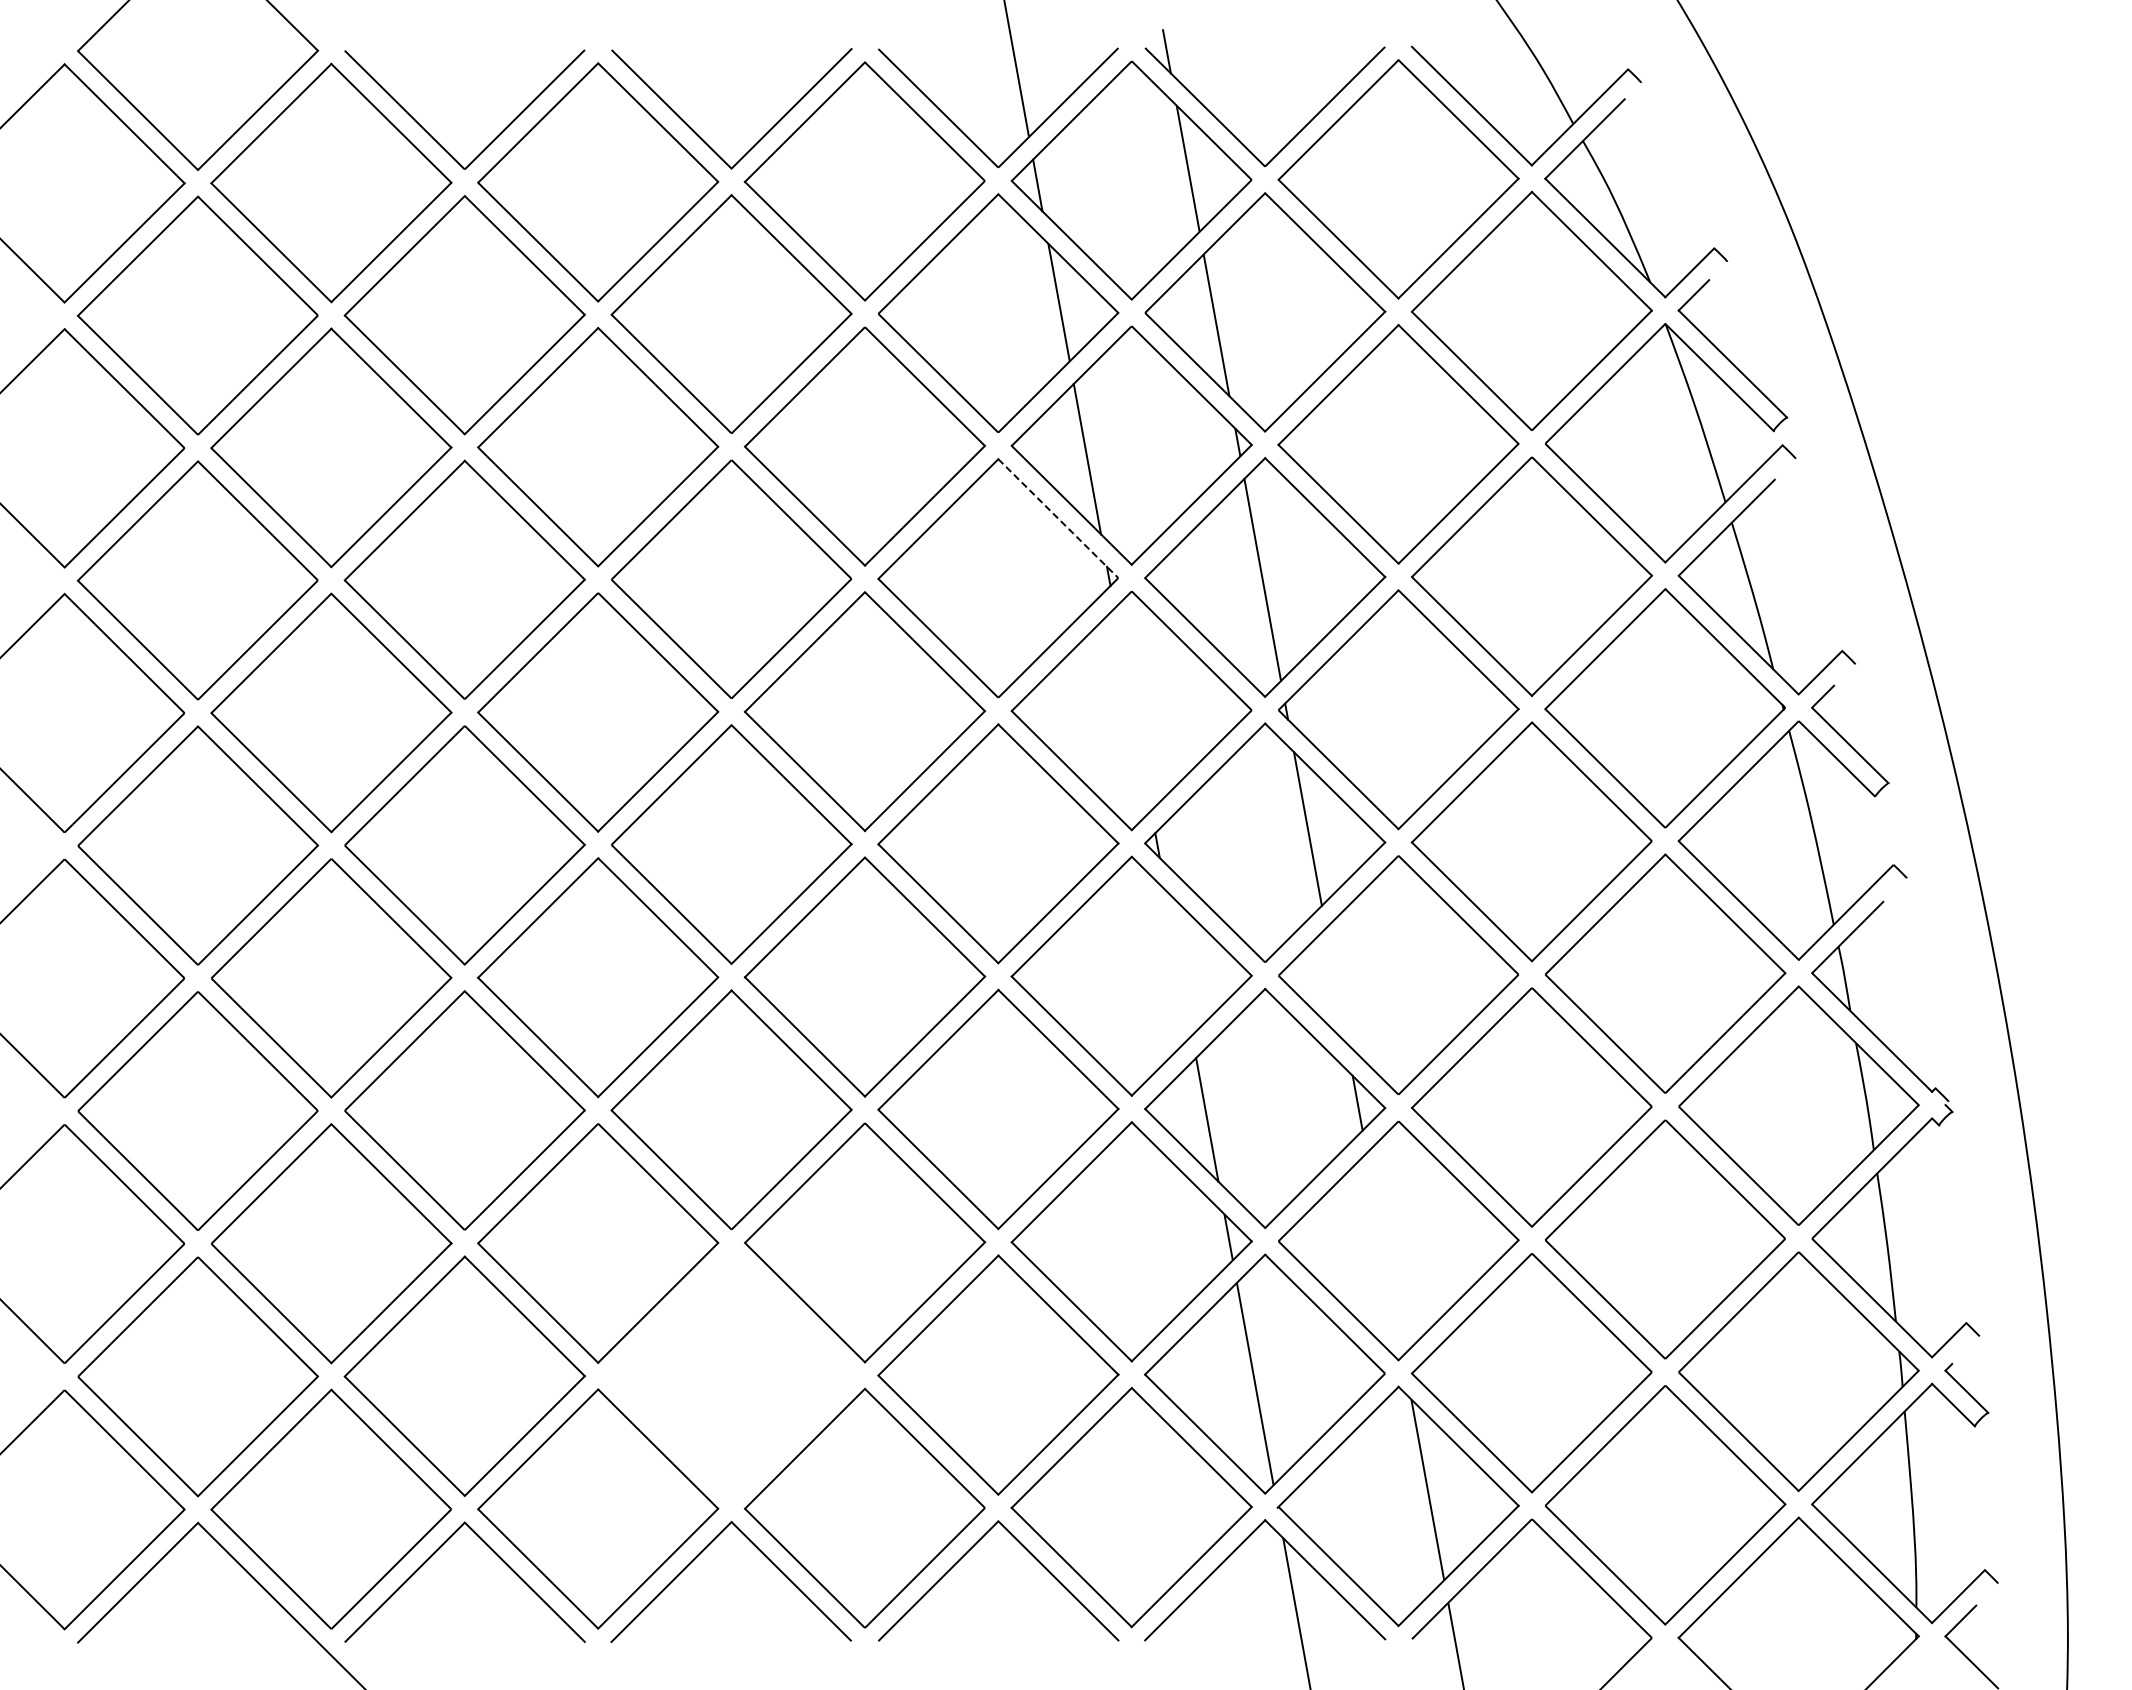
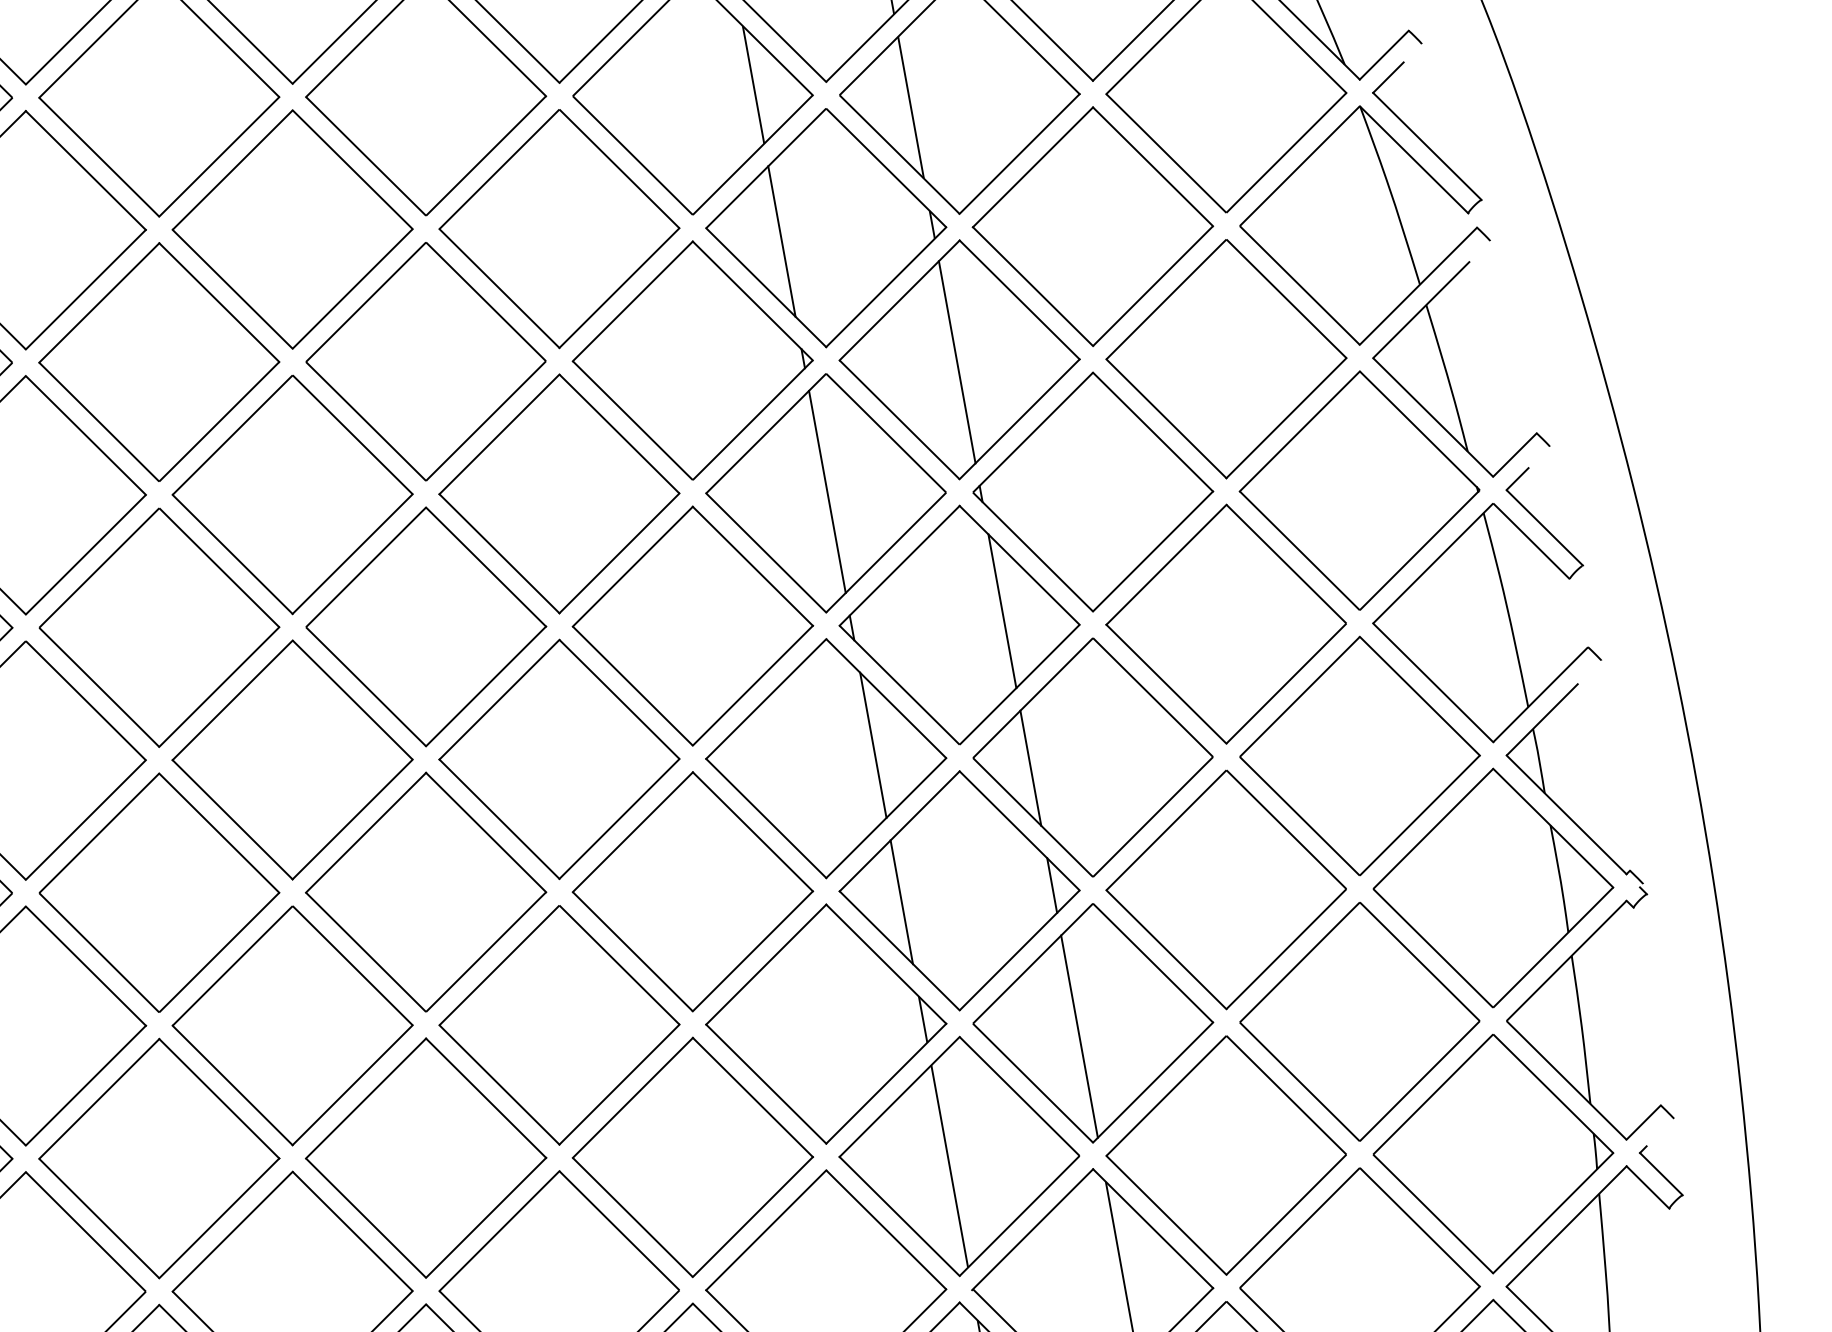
line: (1058, 519) -> (752, 301), dashed -> solid
line: (1132, 709) -> (826, 491), added
line: (1178, 962) -> (872, 744), added
line: (1335, 985) -> (1029, 767), added
line: (1384, 1254) -> (1078, 1036), added
part: (731, 1375) -> (425, 1157), added

